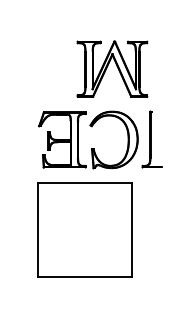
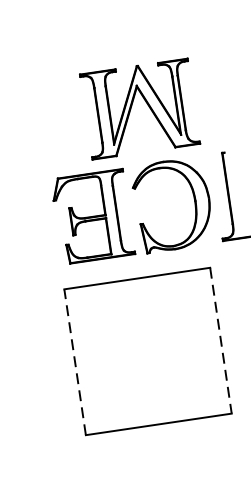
part: (112, 68) -> (140, 108), moved
line: (37, 229) -> (74, 361), solid -> dashed
line: (131, 230) -> (220, 341), solid -> dashed

